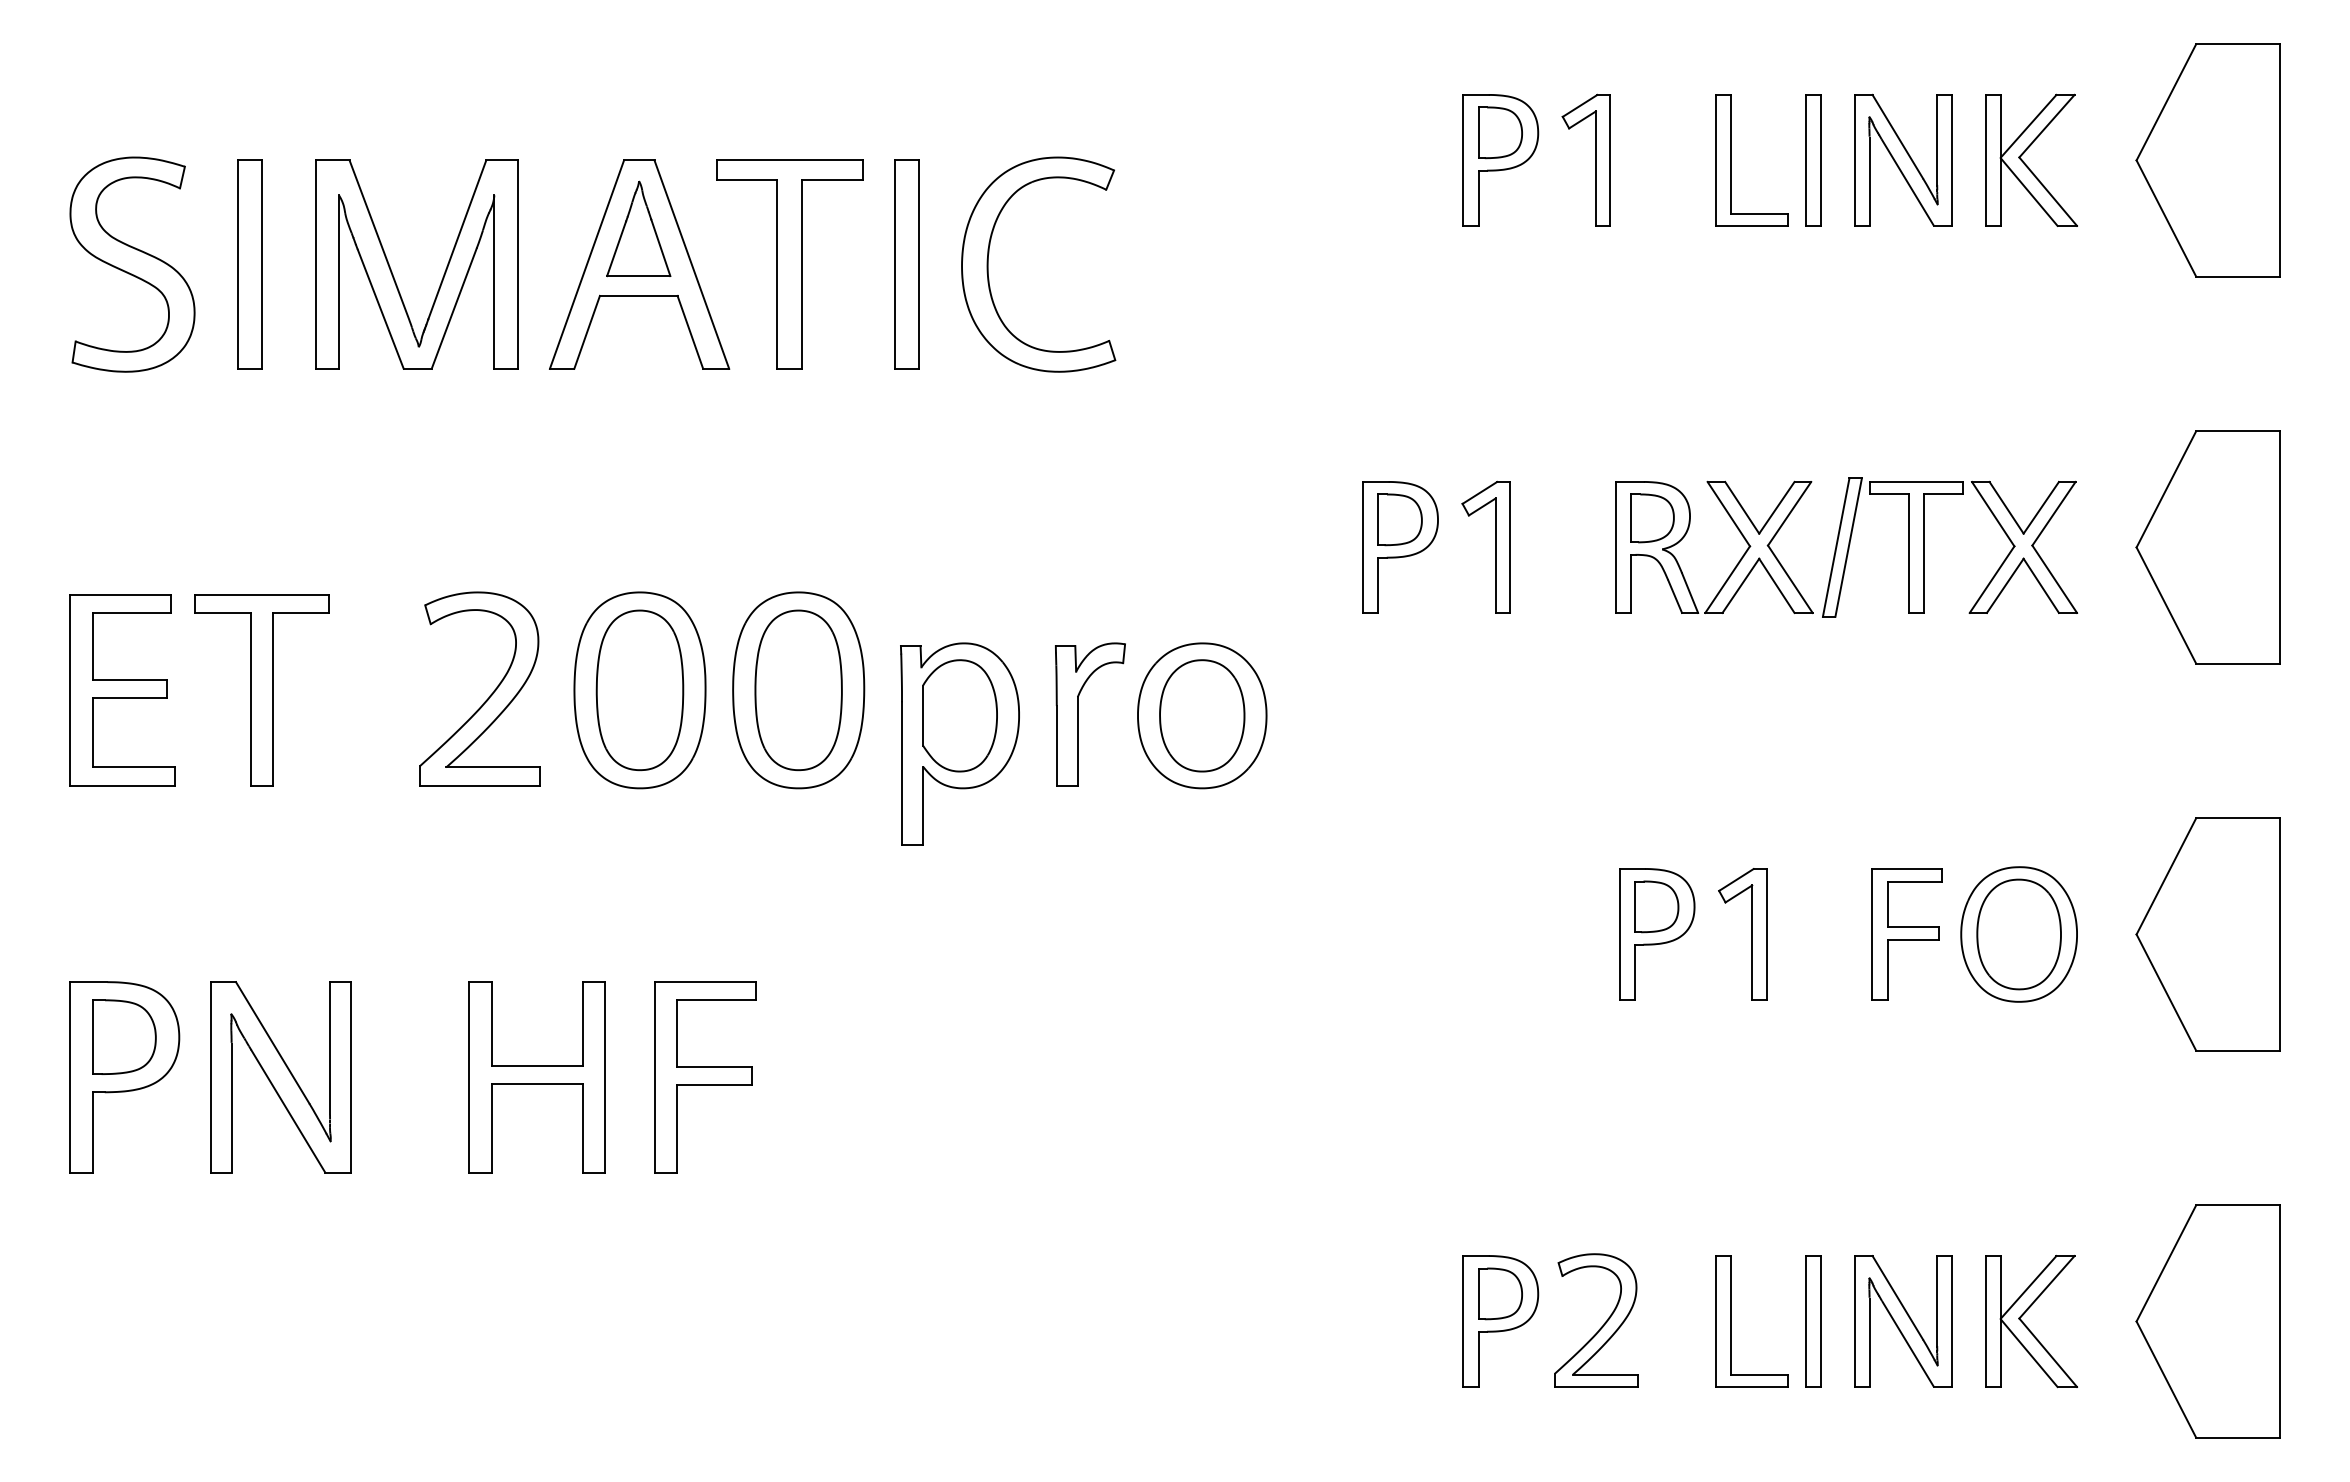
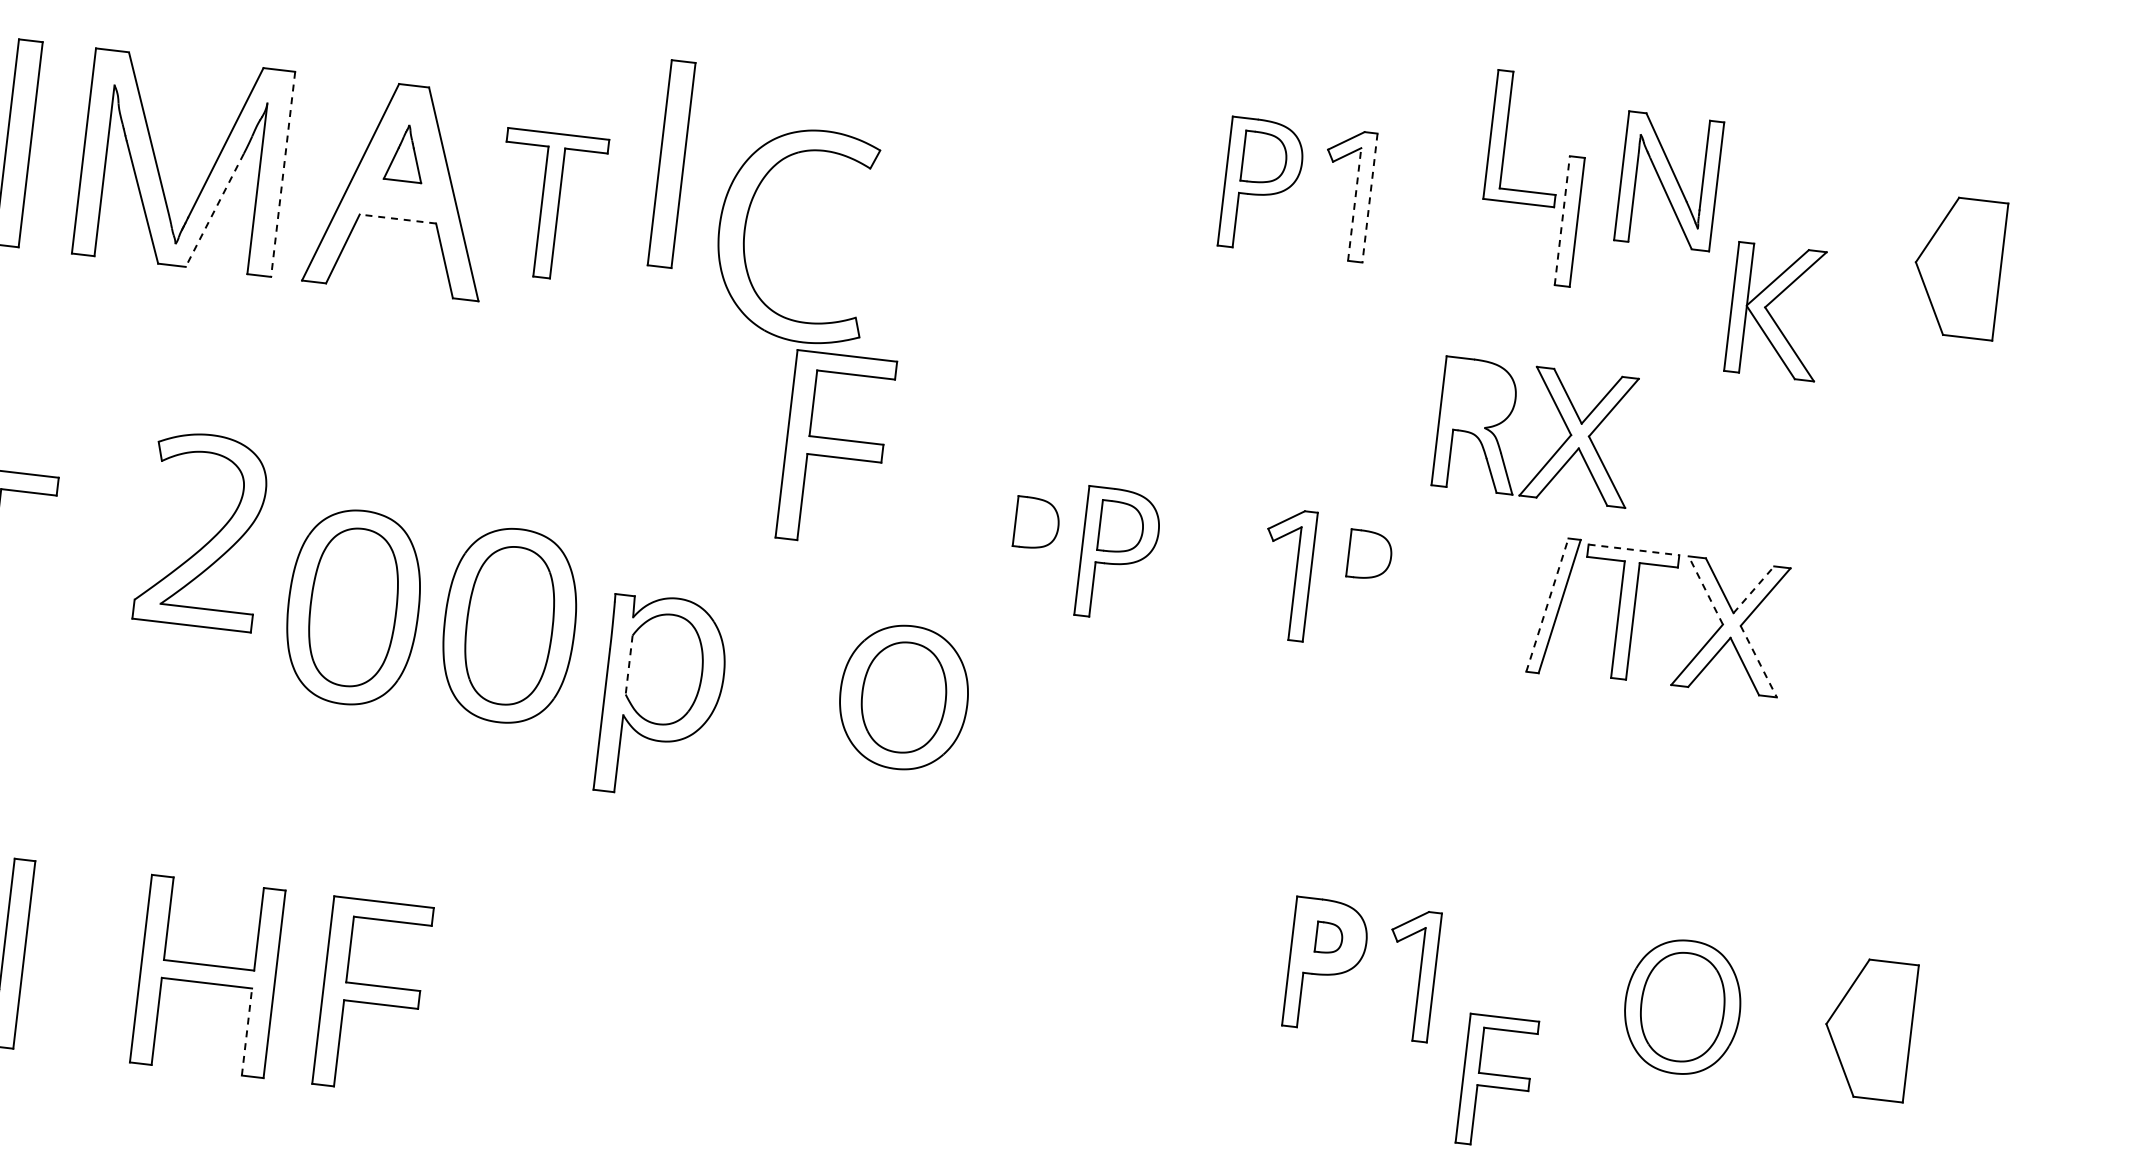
line: (1805, 159) -> (1562, 219), solid -> dashed
part: (1903, 159) -> (1669, 180), moved
line: (1610, 160) -> (1370, 198), solid -> dashed
part: (1731, 160) -> (1505, 136), moved
part: (2207, 160) -> (1957, 267), size x0.6
part: (2026, 164) -> (1771, 315), moved
line: (1595, 168) -> (1354, 204), solid -> dashed
part: (638, 228) -> (405, 152), size x0.6
part: (789, 264) -> (549, 205), size x0.7
part: (906, 264) -> (671, 163), moved
line: (518, 265) -> (283, 175), solid -> dashed
line: (638, 295) -> (397, 218), solid -> dashed
line: (454, 309) -> (215, 211), solid -> dashed
part: (1105, 475) -> (836, 449), added
line: (1916, 481) -> (1634, 549), solid -> dashed
line: (2041, 507) -> (1754, 589), solid -> dashed
line: (1993, 514) -> (1706, 590), solid -> dashed
part: (1314, 525) -> (1036, 523), added
part: (1495, 546) -> (1295, 574), moved
line: (1836, 547) -> (1547, 605), solid -> dashed
part: (2207, 547) -> (1912, 648), removed
part: (1738, 561) -> (1558, 448), moved
line: (2055, 579) -> (1759, 661), solid -> dashed
part: (489, 695) -> (211, 537), moved
part: (1078, 714) -> (782, 681), removed
line: (923, 715) -> (629, 664), solid -> dashed
part: (1656, 906) -> (1329, 937), size x0.6
part: (1906, 934) -> (1496, 1082), moved
part: (2207, 934) -> (1868, 1028), size x0.6
line: (583, 1127) -> (247, 1031), solid -> dashed

